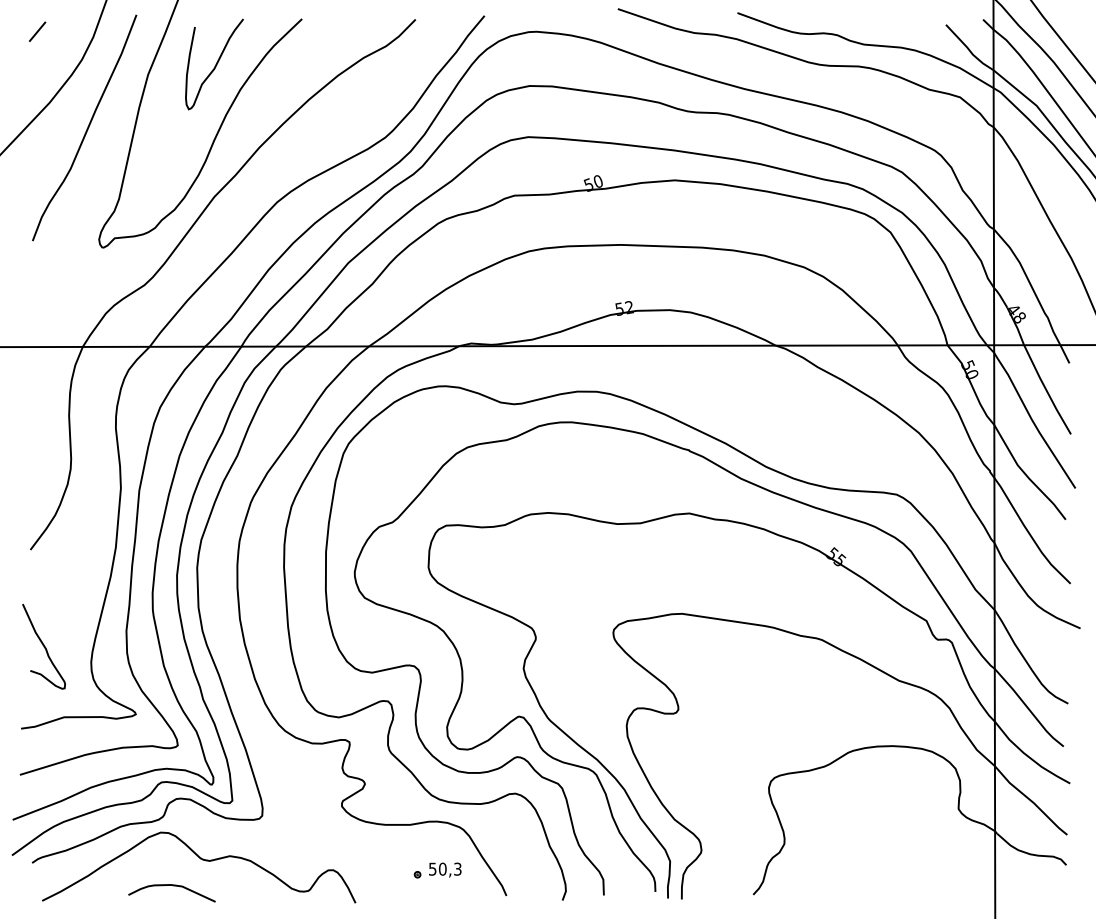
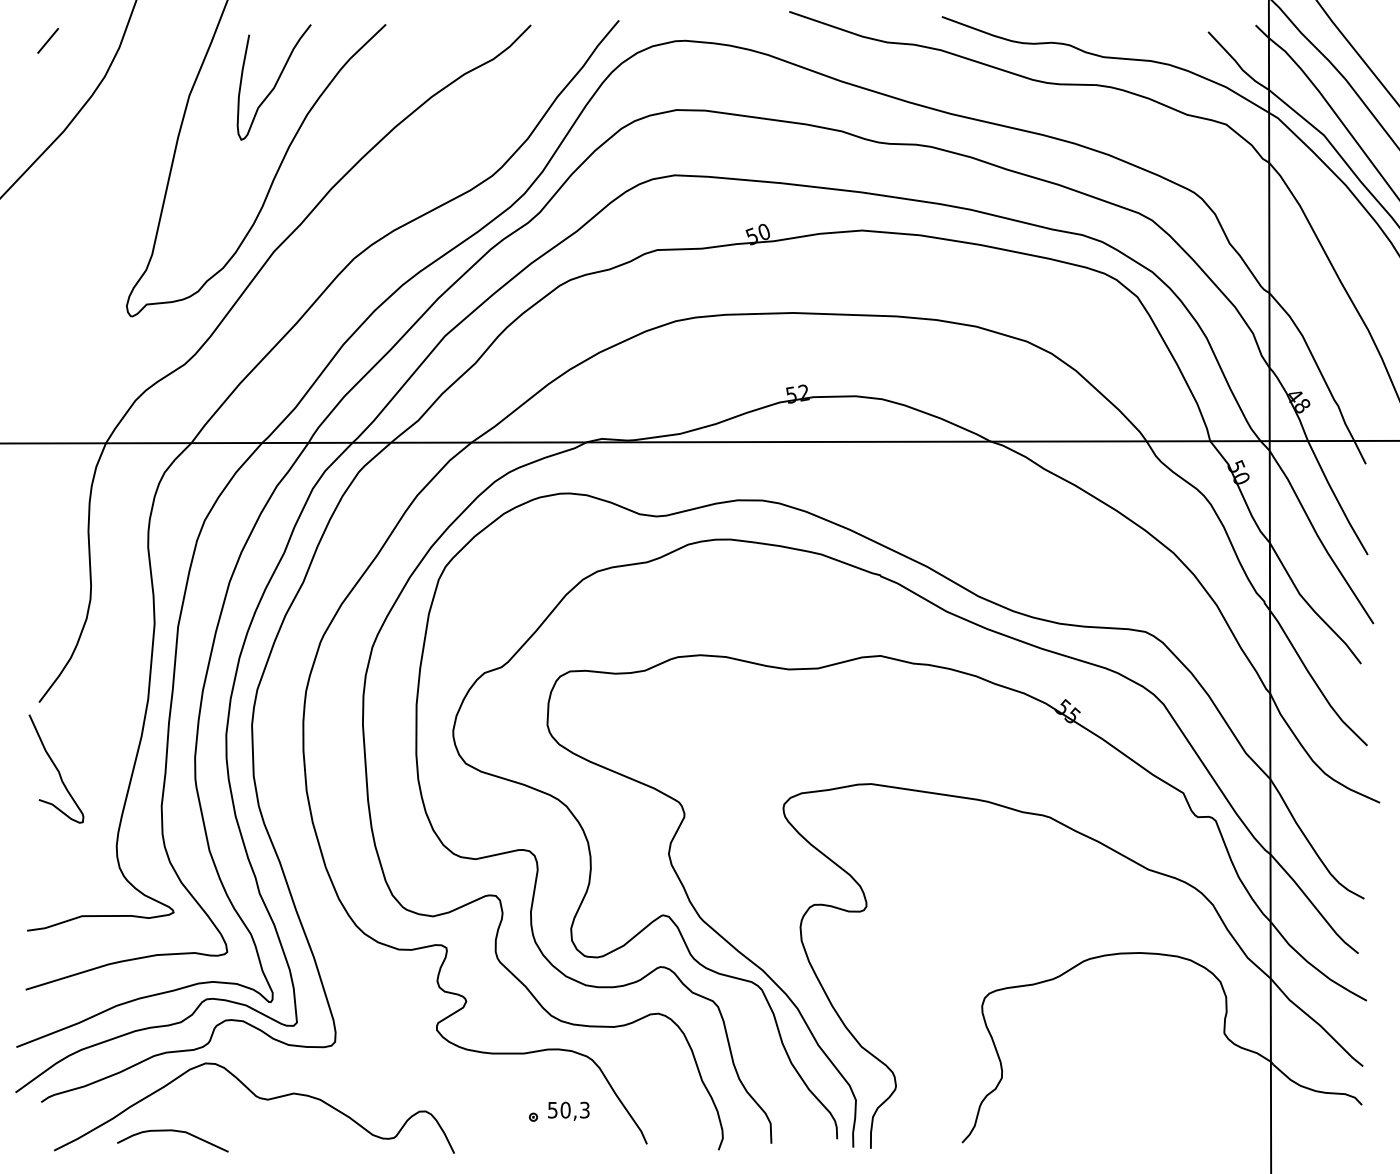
curve: (87, 127) -> (111, 163), removed
curve: (44, 646) -> (56, 768), moved
curve: (171, 885) -> (172, 1131), moved

